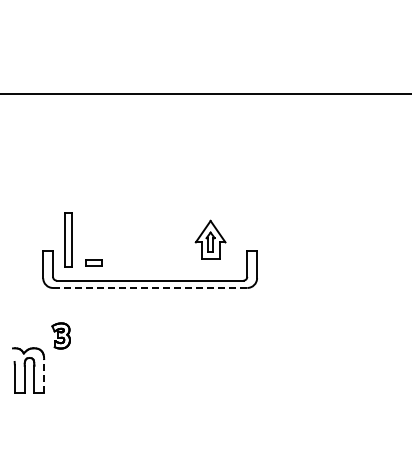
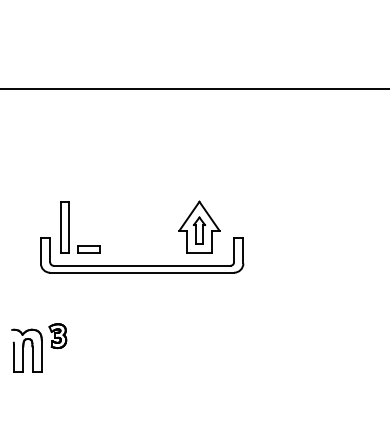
part: (210, 239) -> (199, 226), size x1.43
part: (93, 262) -> (88, 248), size x1.43
line: (149, 287) -> (141, 272), dashed -> solid
part: (60, 335) -> (57, 335), moved
line: (44, 375) -> (42, 355), dashed -> solid

